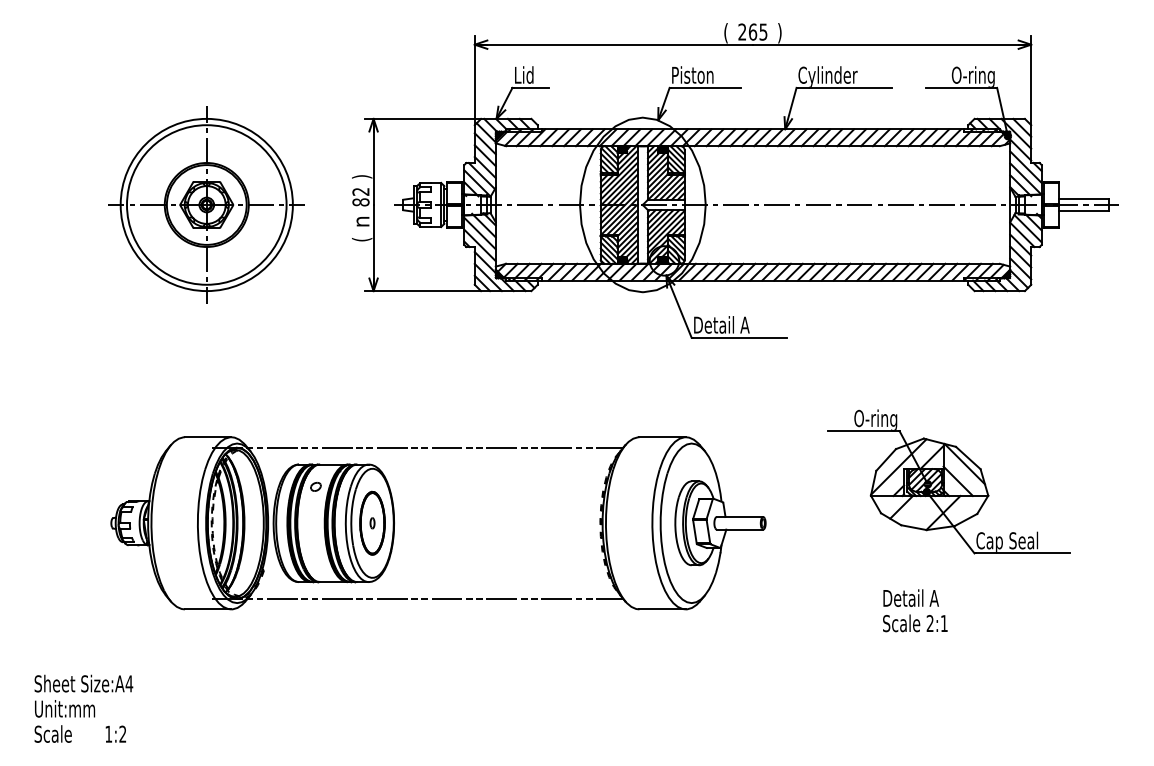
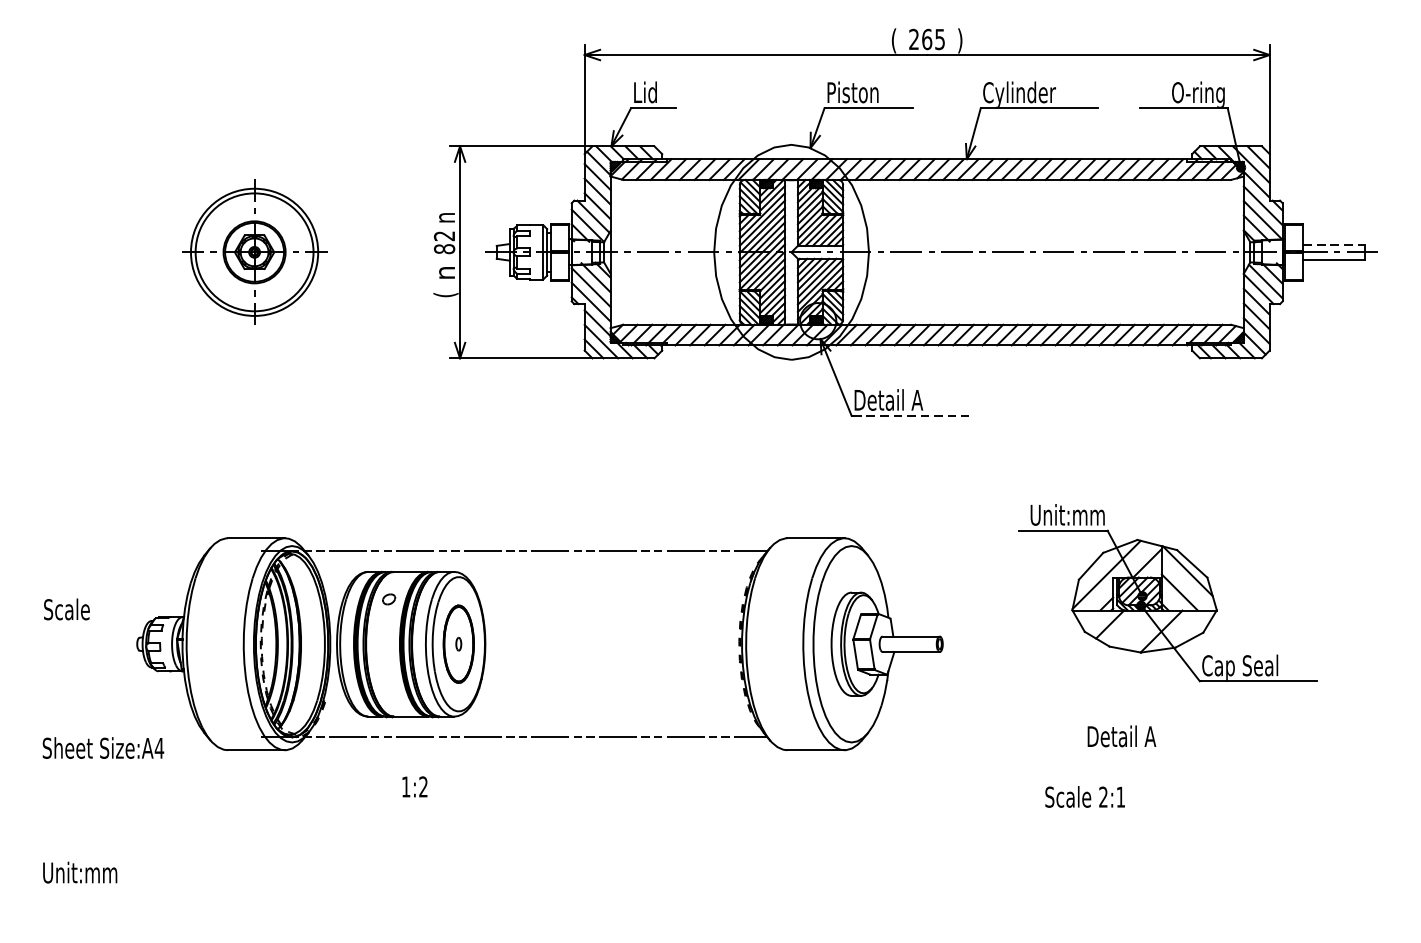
text: (362, 176) -> (446, 217), ) -> n
line: (1084, 198) -> (1335, 244), solid -> dashed
part: (206, 204) -> (254, 251), size x0.6
line: (740, 337) -> (911, 415), solid -> dashed
text: (867, 419) -> (1068, 516), O-ring -> Unit:mm
text: (915, 623) -> (1085, 797), moved
text: (83, 683) -> (102, 747), moved
text: (52, 733) -> (66, 608), moved
text: (115, 733) -> (414, 786), moved

